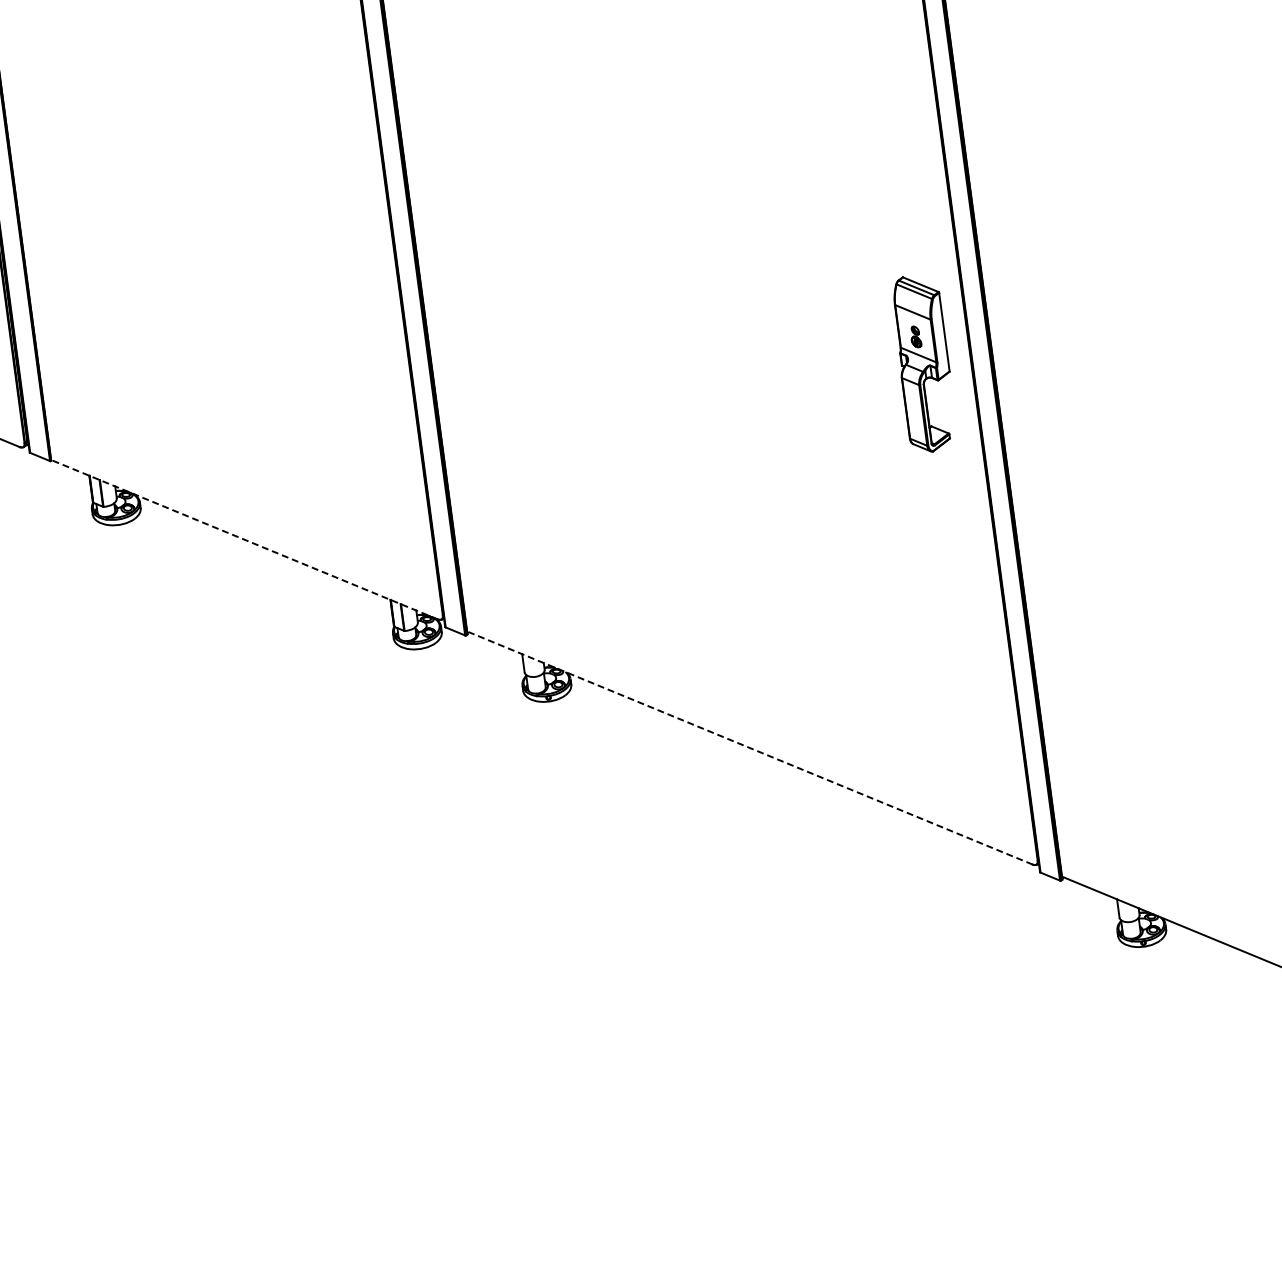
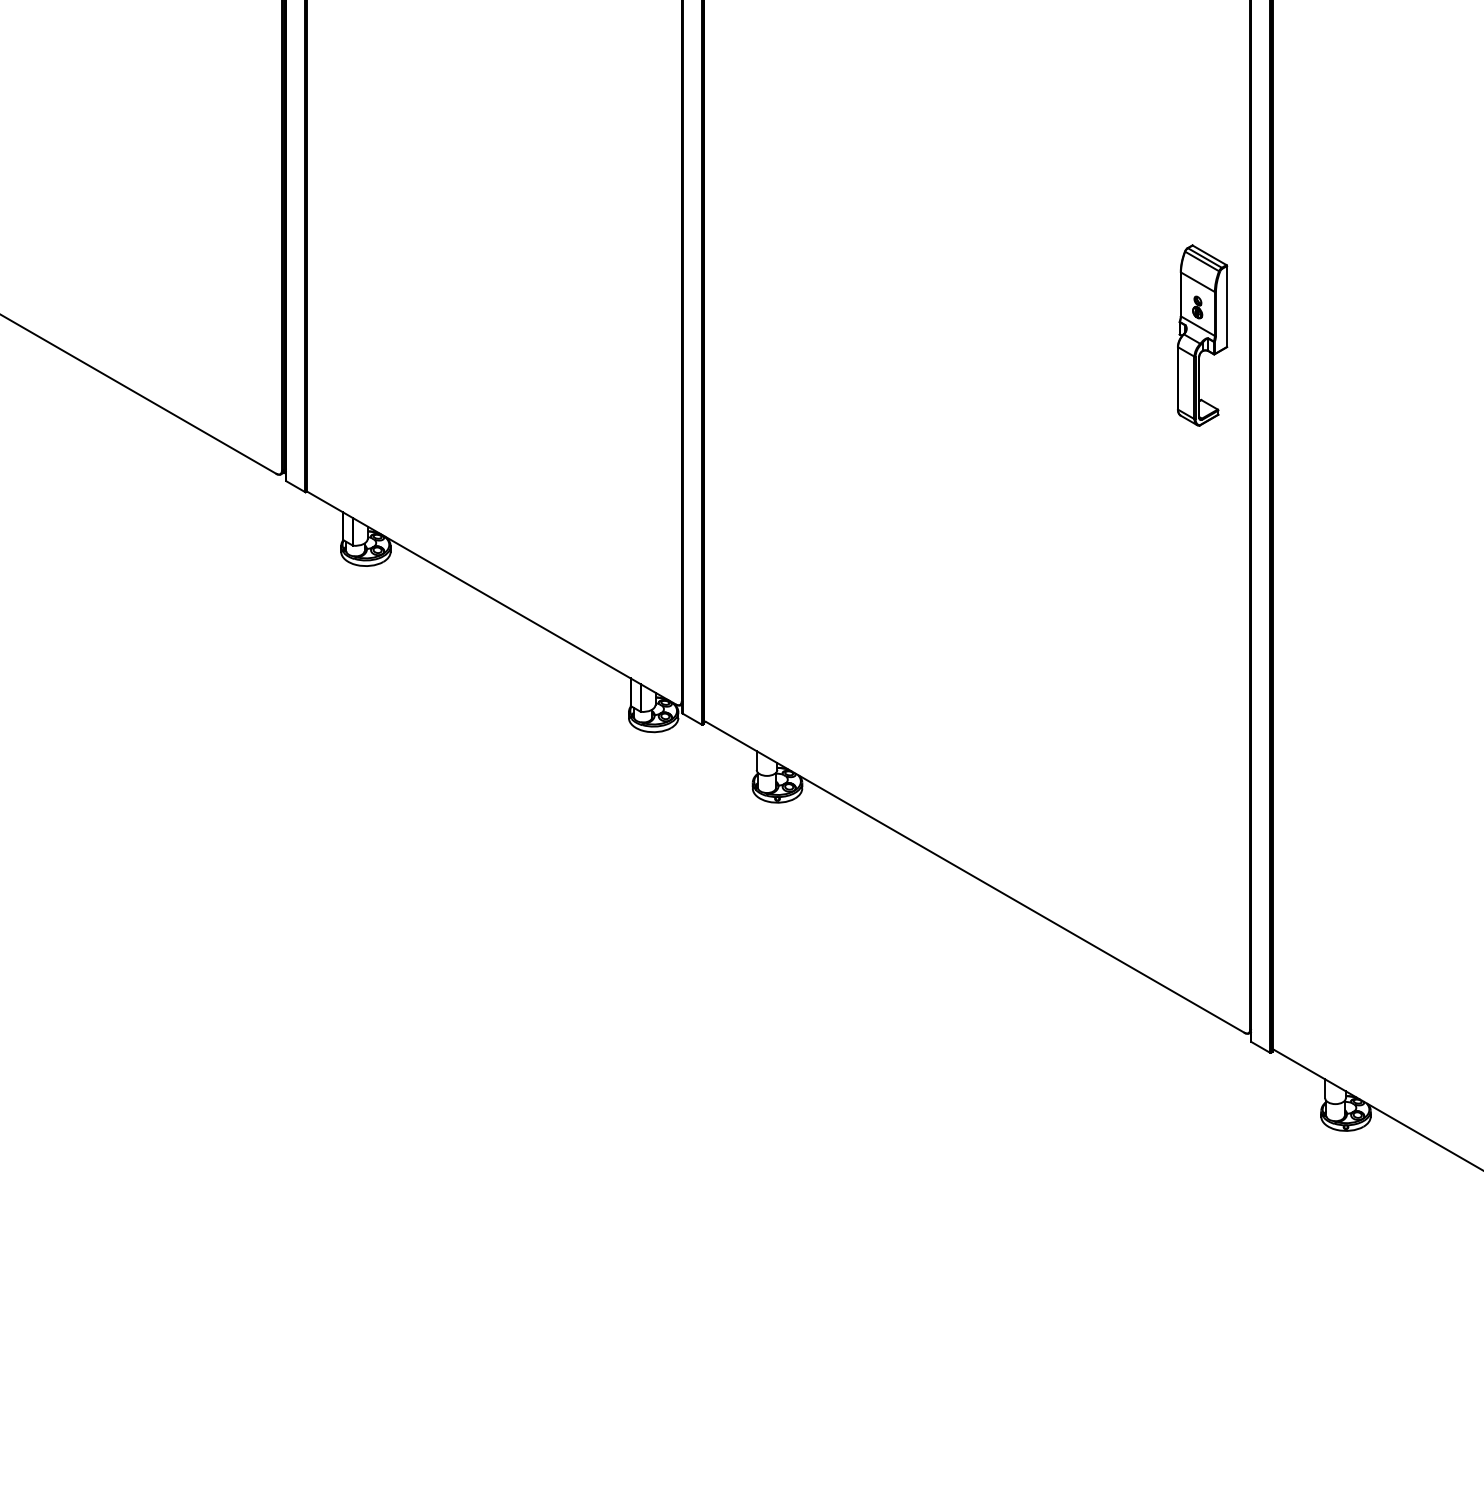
part: (924, 363) -> (1202, 335), moved
line: (243, 539) -> (490, 597), dashed -> solid
line: (750, 748) -> (974, 877), dashed -> solid

